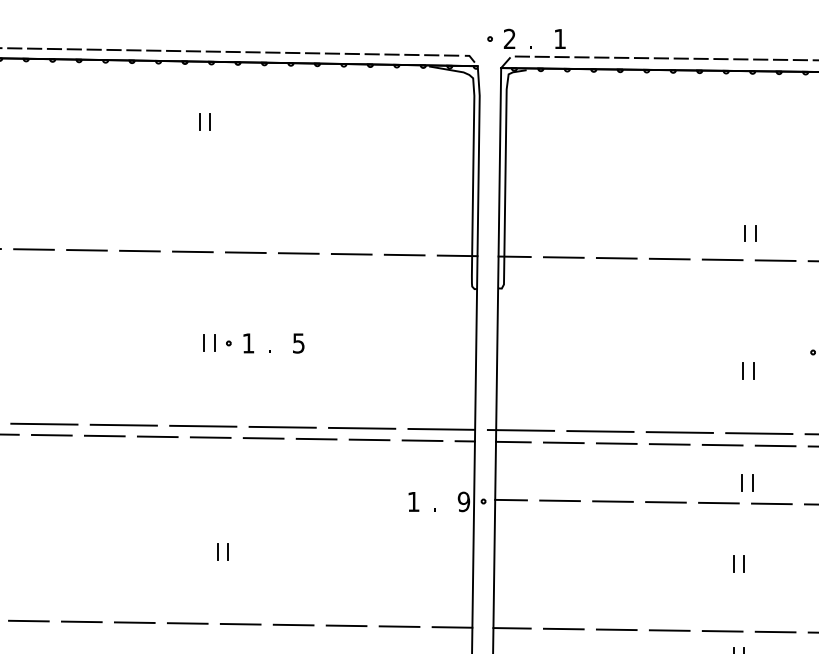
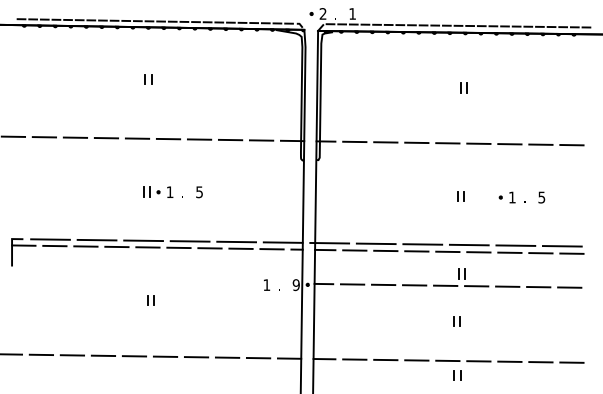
part: (204, 121) -> (148, 79), moved
part: (749, 232) -> (463, 87), moved
part: (747, 371) -> (460, 196), moved
part: (221, 552) -> (150, 300), moved

